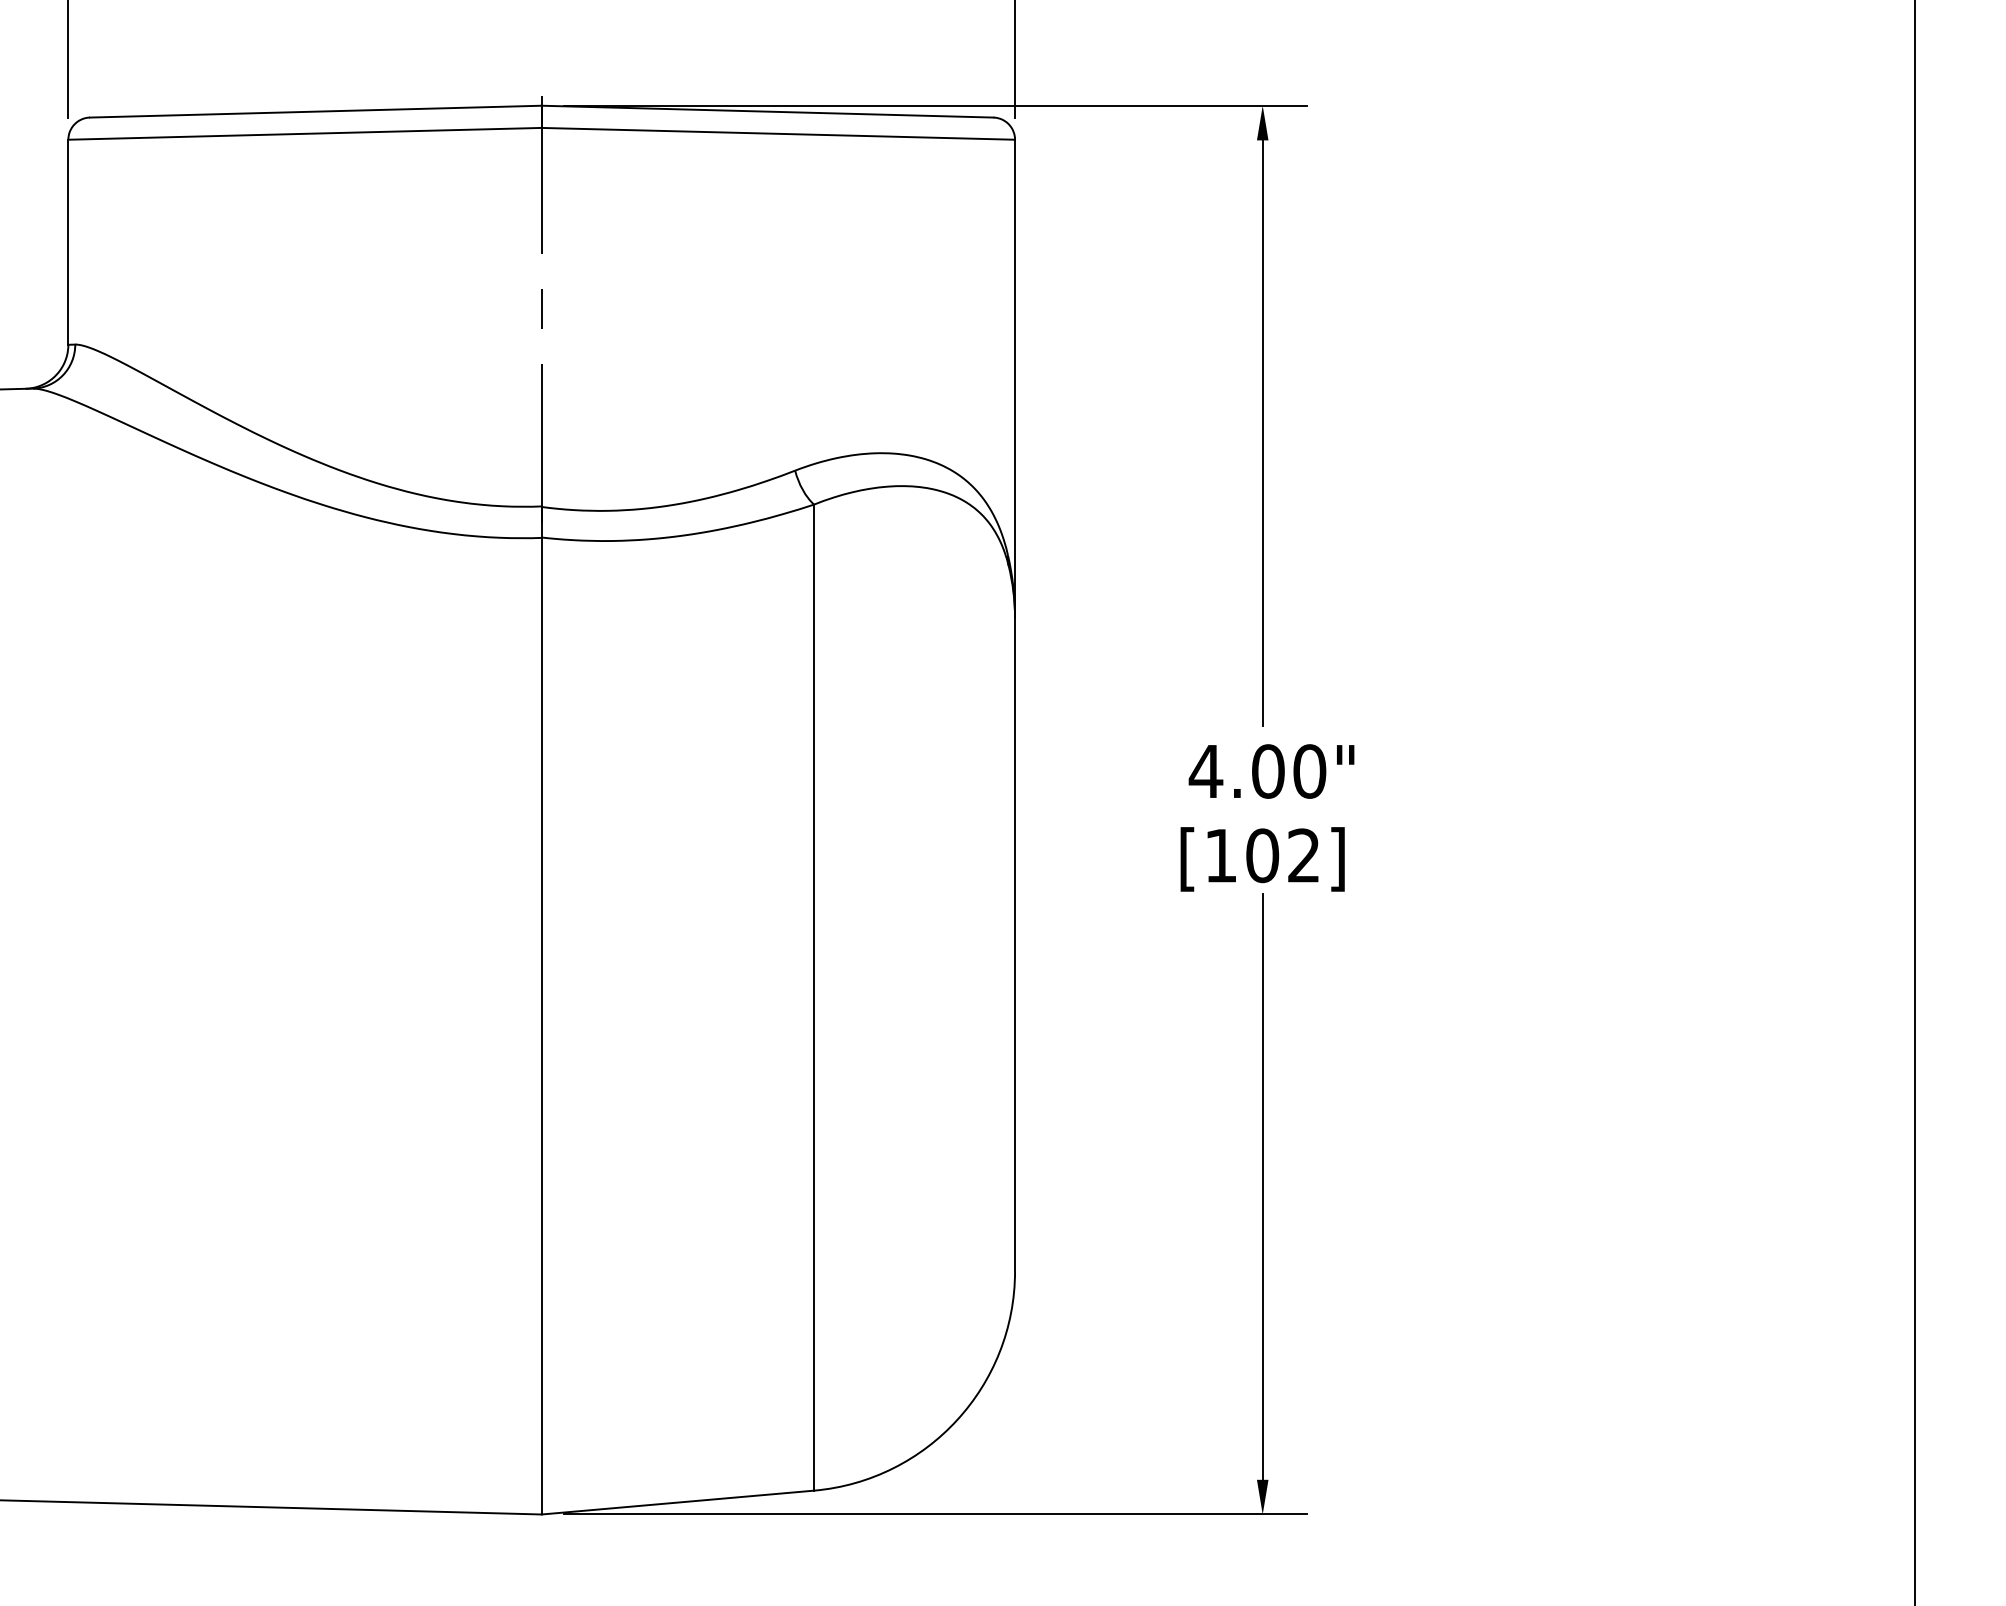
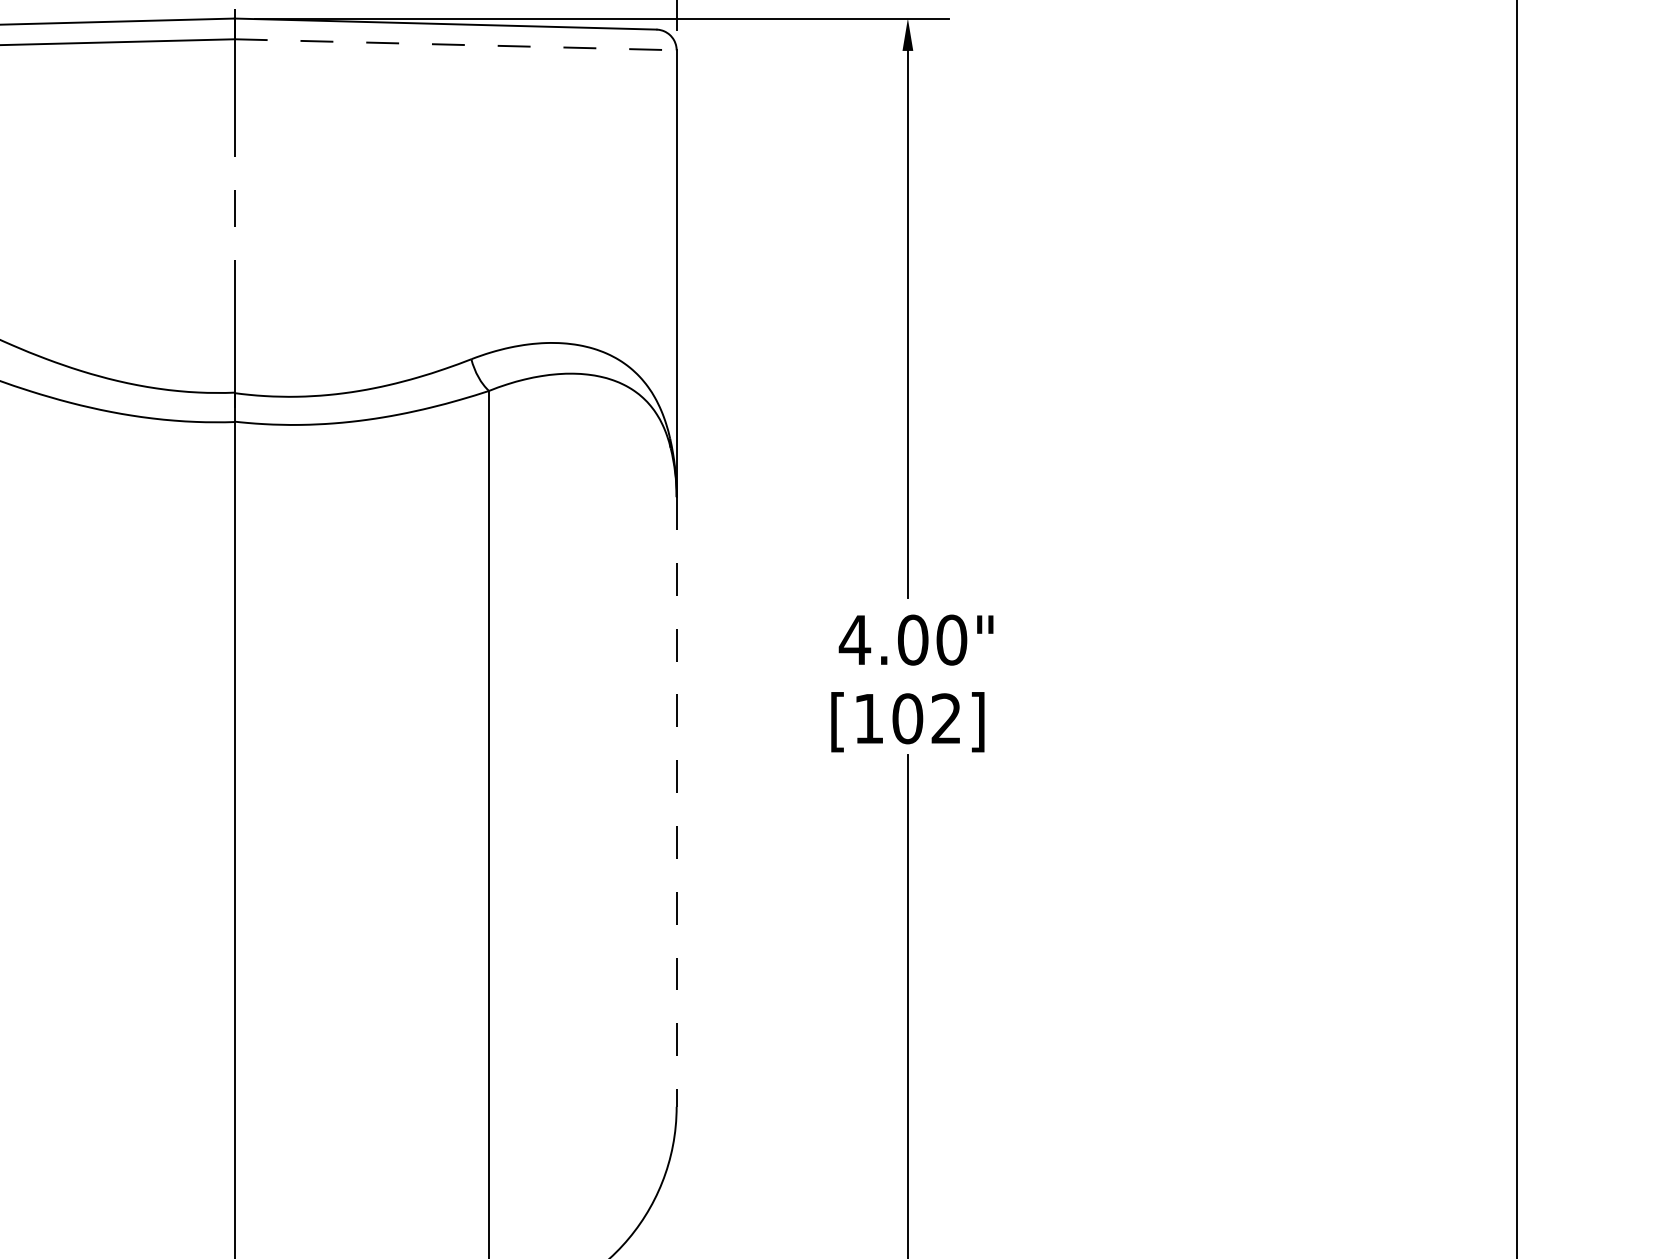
line: (778, 133) -> (455, 44), solid -> dashed
line: (1015, 945) -> (677, 802), solid -> dashed

